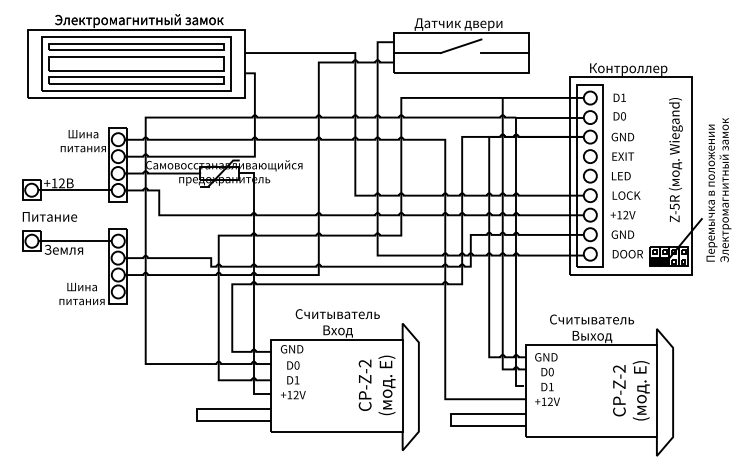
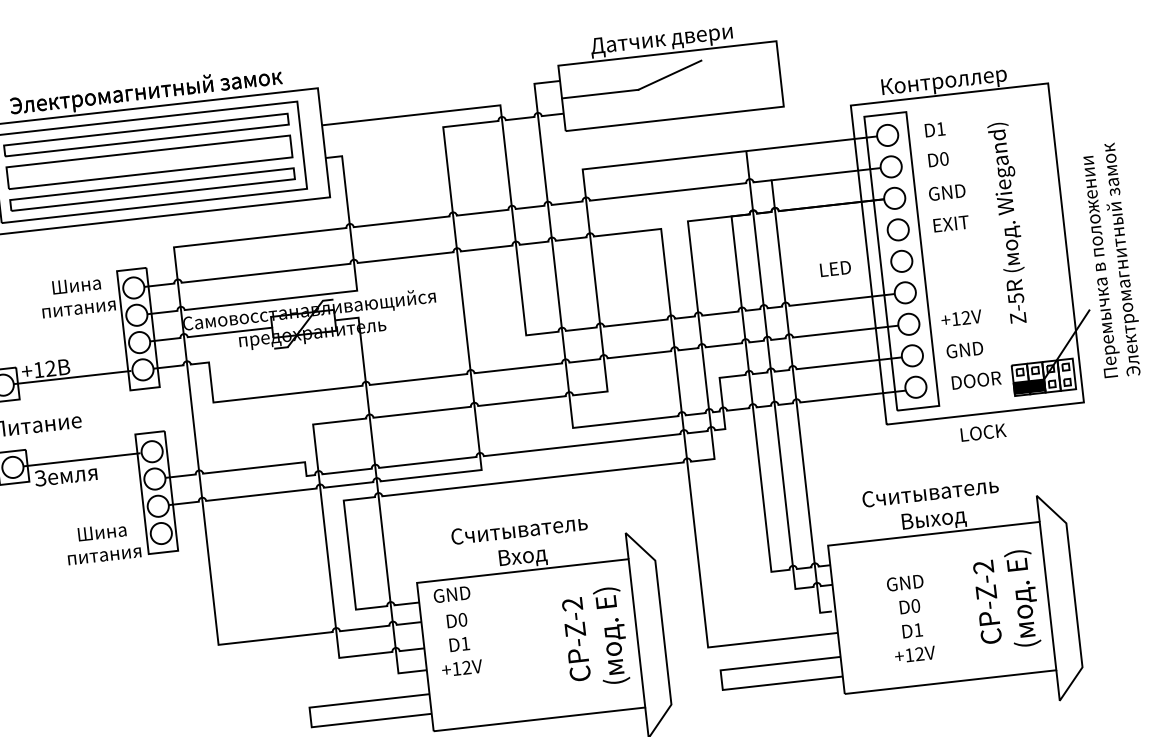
line: (504, 53) -> (741, 79), removed
text: (675, 160) -> (1008, 223), moved
text: (621, 176) -> (835, 269), moved
text: (626, 195) -> (983, 432), moved
text: (547, 379) -> (911, 618), moved

